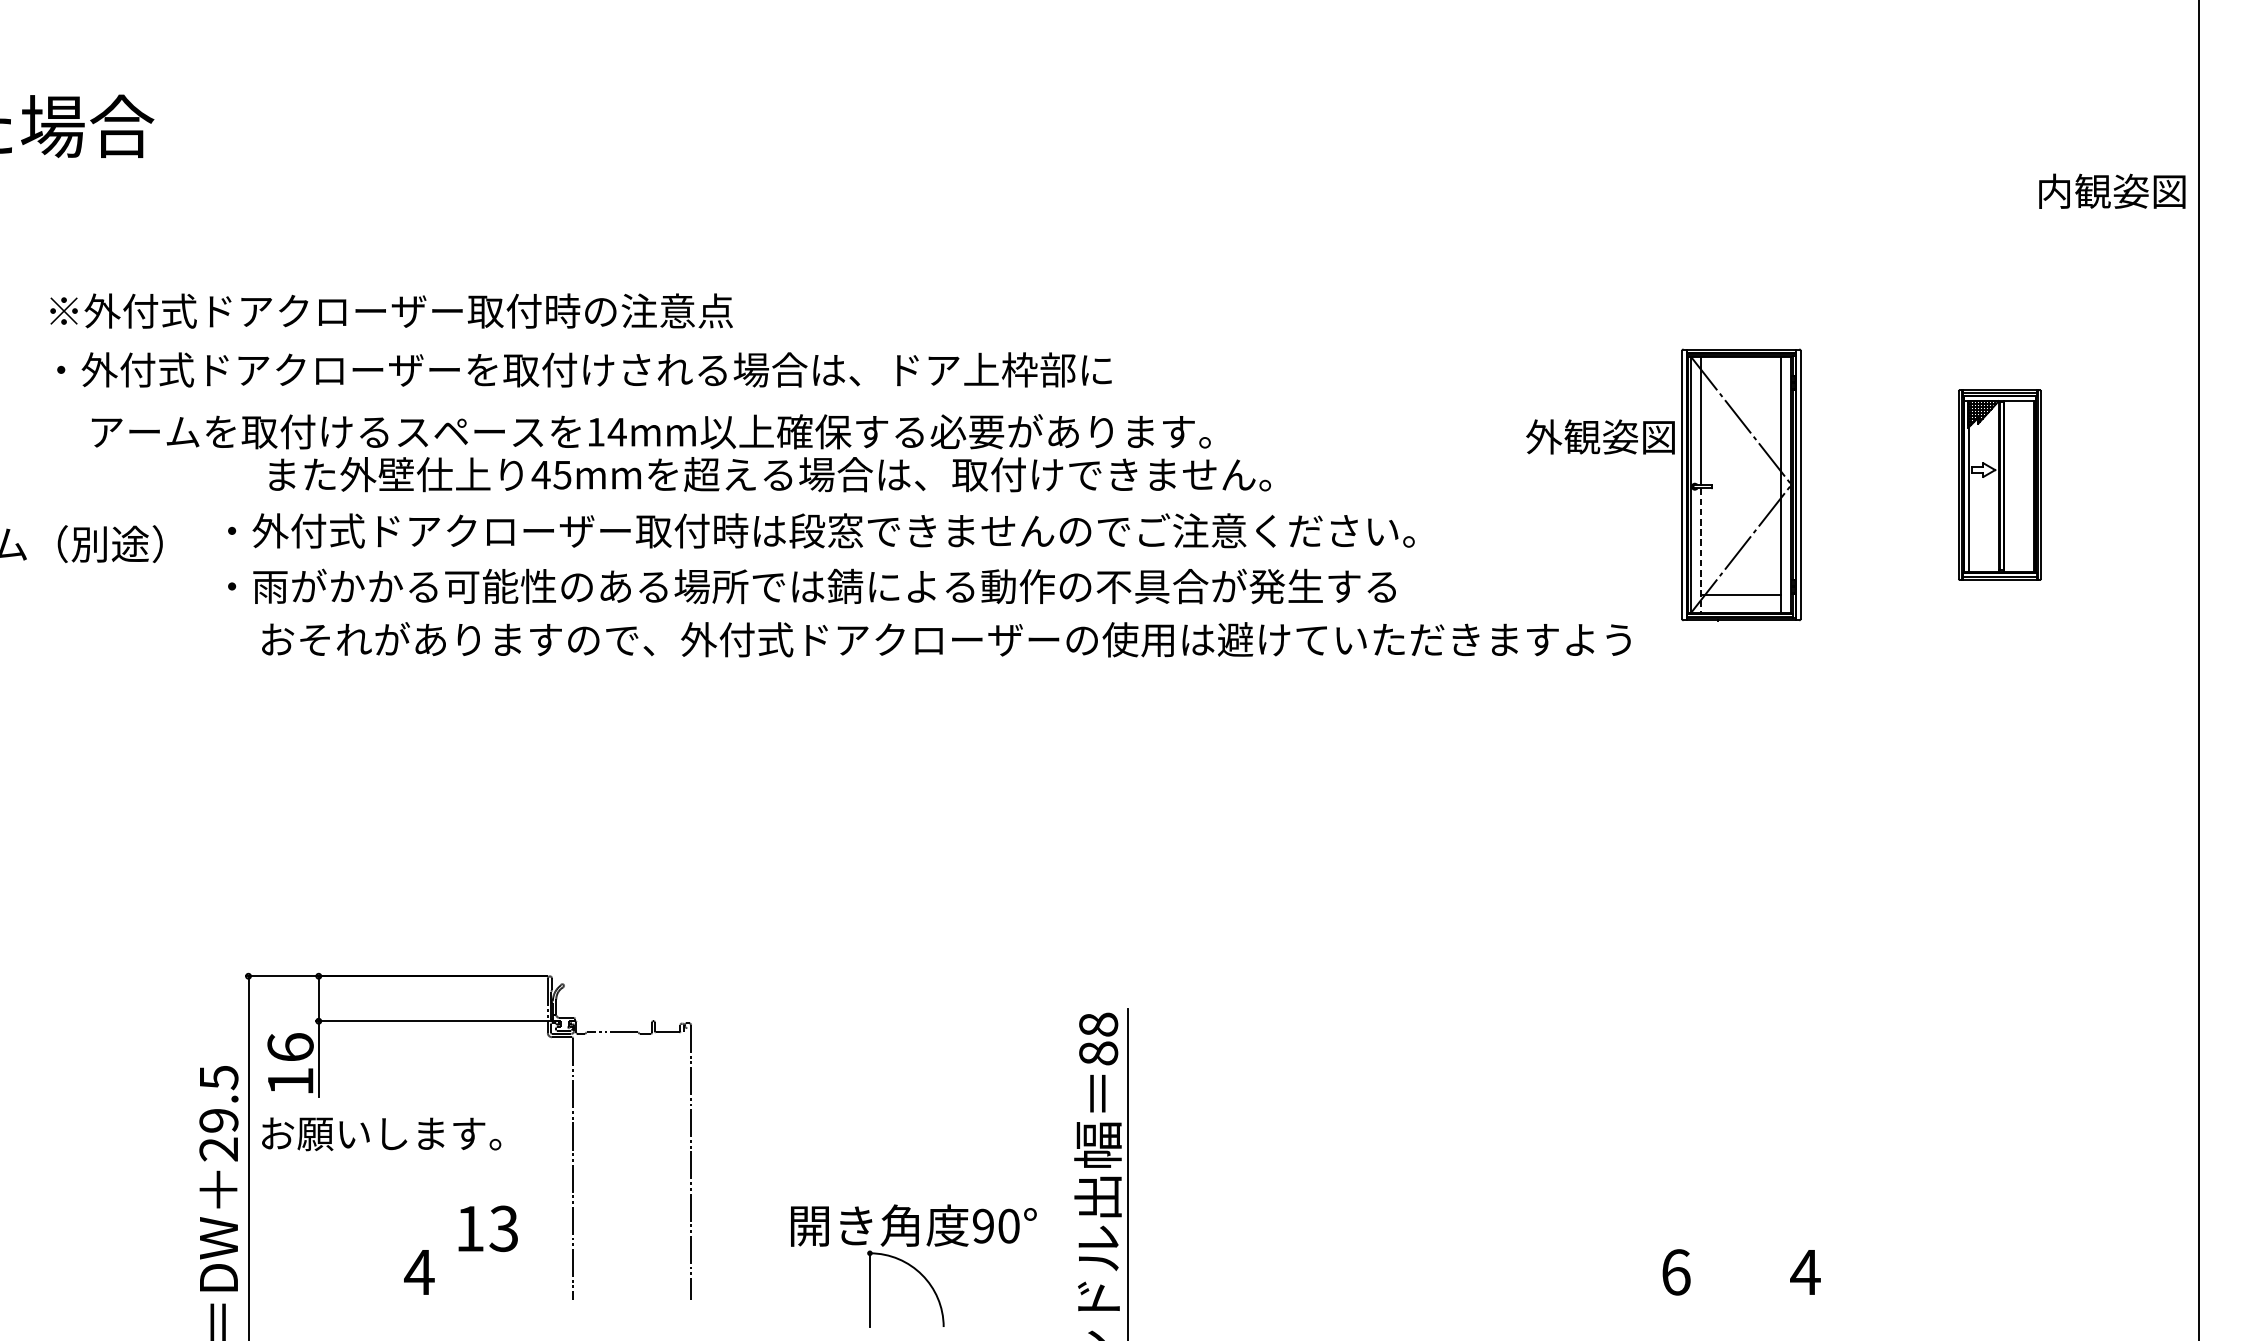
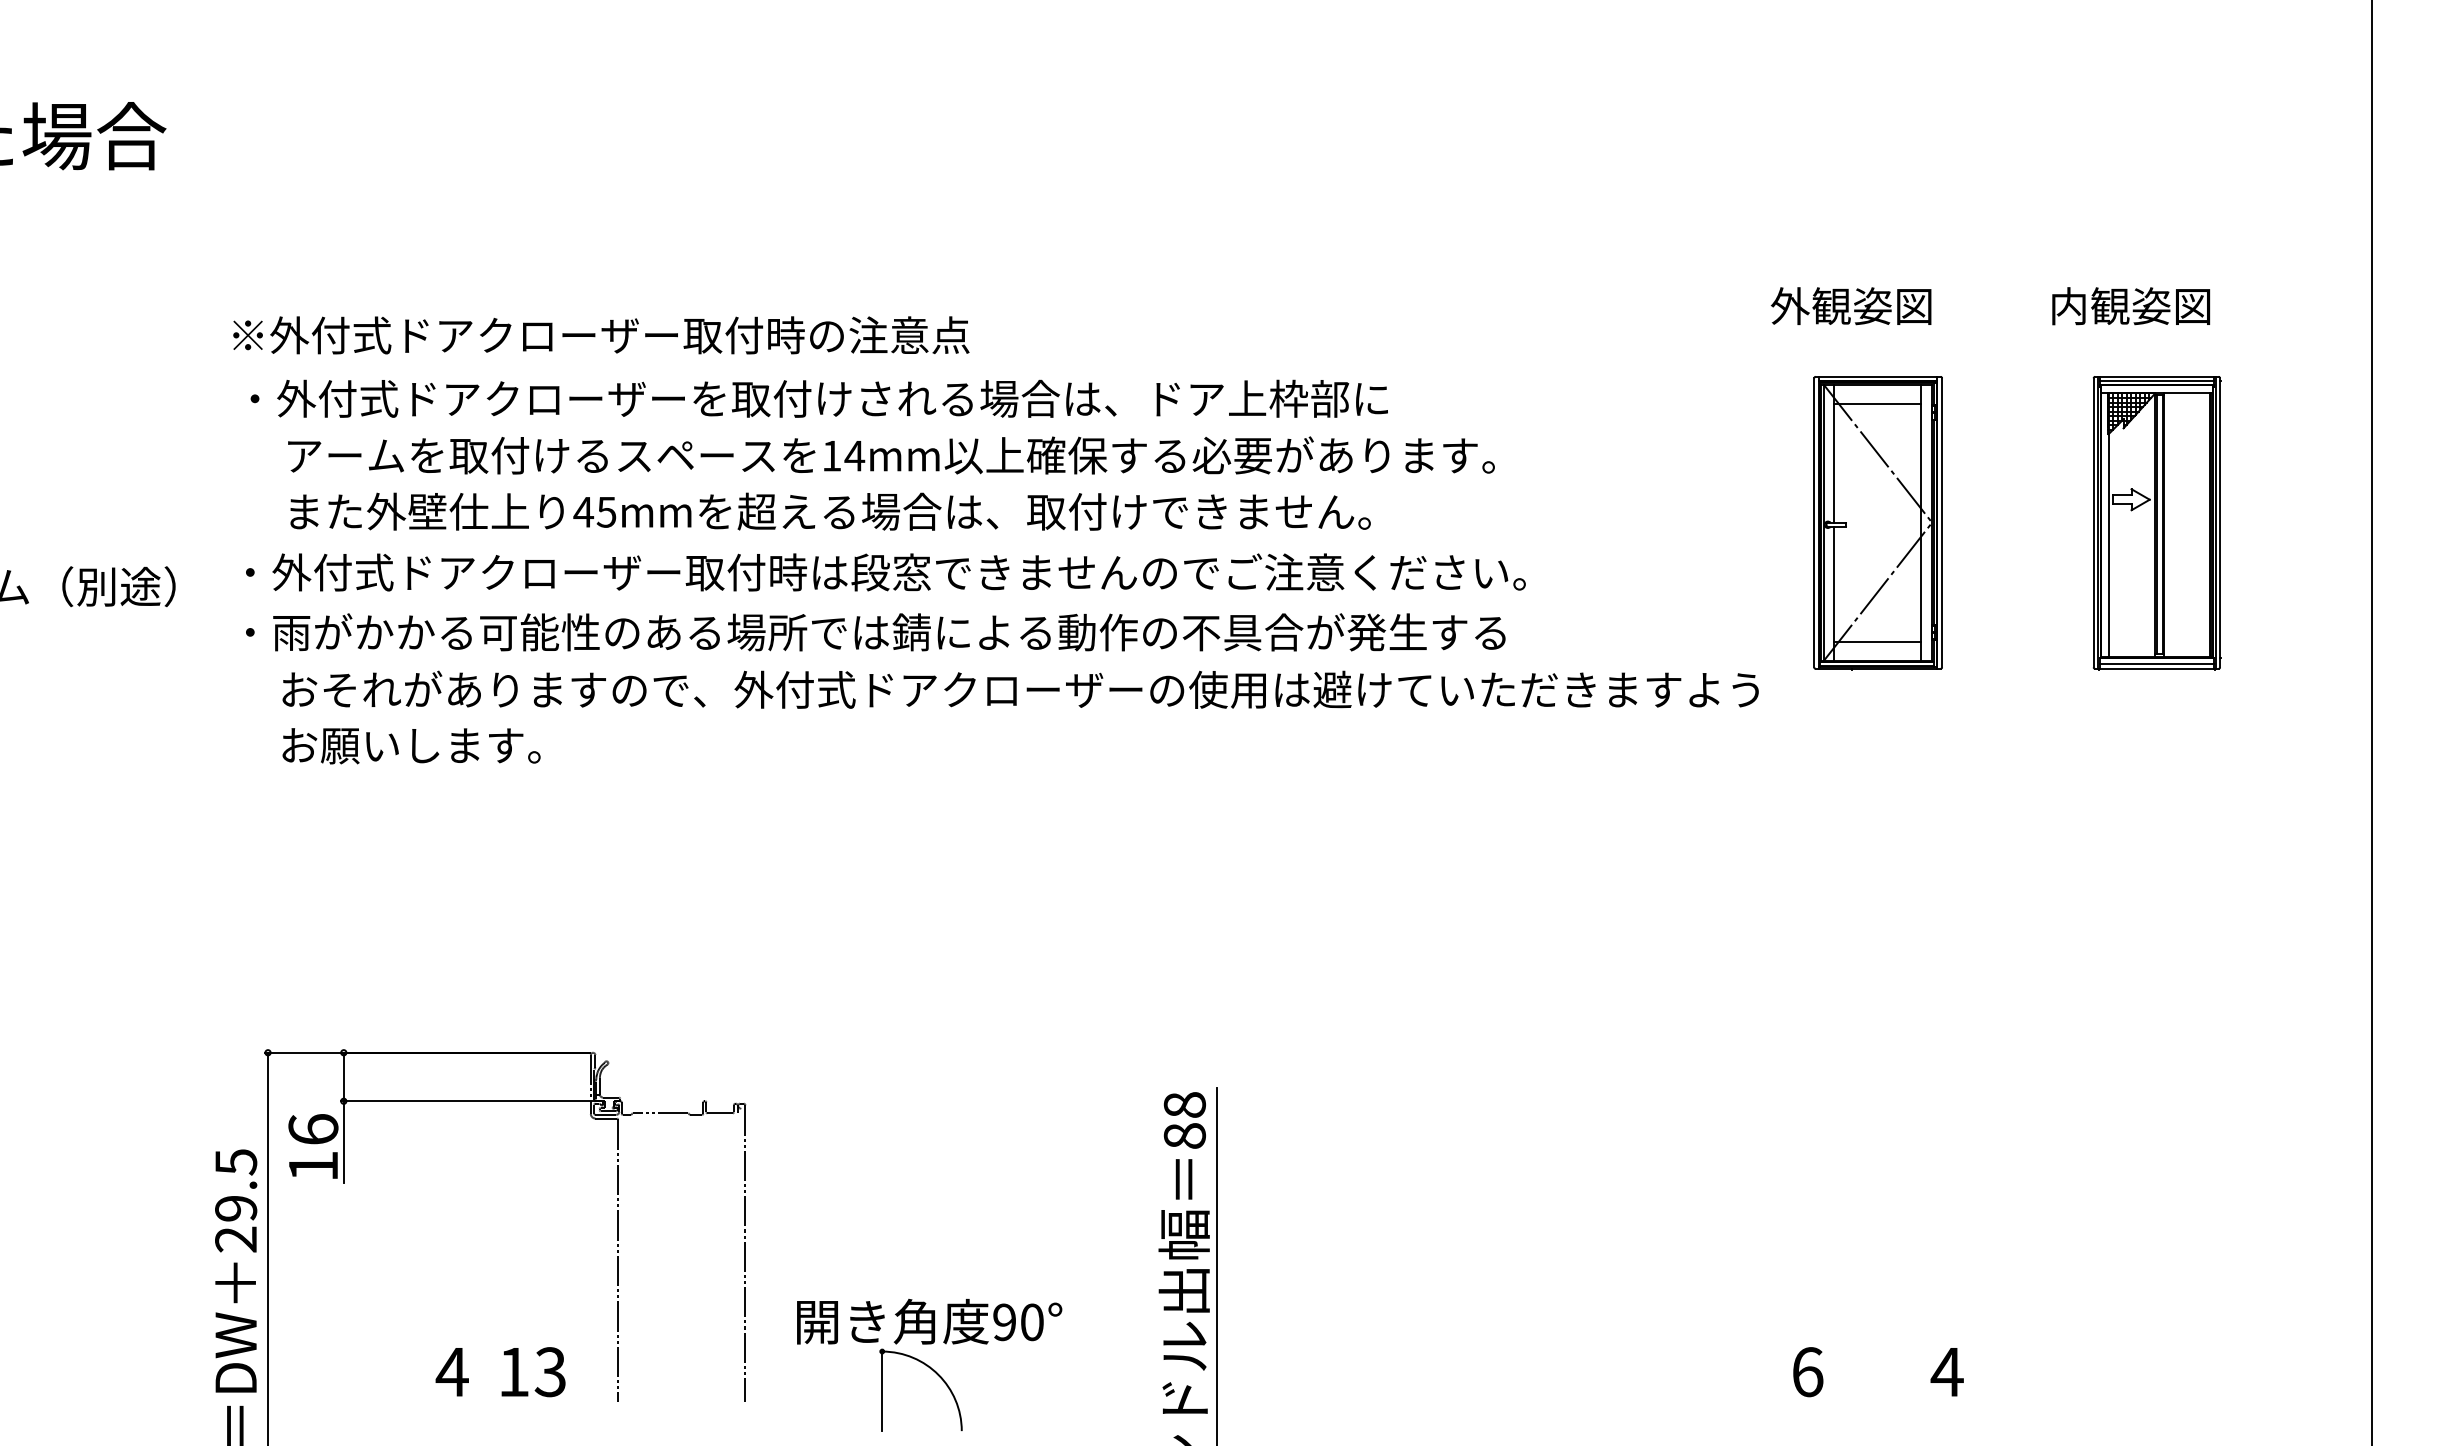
text: (2112, 191) -> (2131, 306), moved
text: (391, 311) -> (601, 335), moved
text: (583, 369) -> (818, 398), moved
line: (1740, 375) -> (1877, 404), added
text: (651, 431) -> (891, 455), moved
text: (1599, 437) -> (1850, 306), moved
part: (1999, 485) -> (2156, 523), size x1.43
line: (1700, 550) -> (1834, 593), dashed -> solid
text: (381, 1134) -> (411, 746), moved
text: (488, 1229) -> (533, 1372), moved
part: (913, 1266) -> (929, 1365), moved

